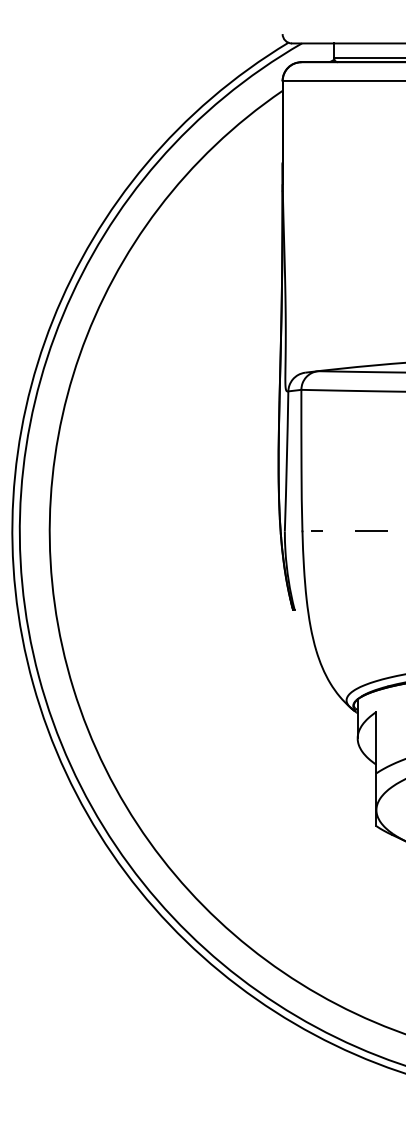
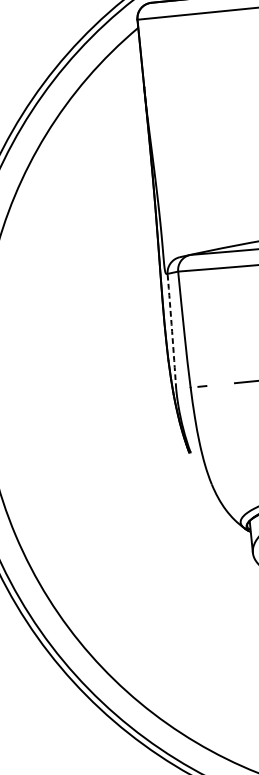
arc: (286, 461) -> (171, 331), solid -> dashed

